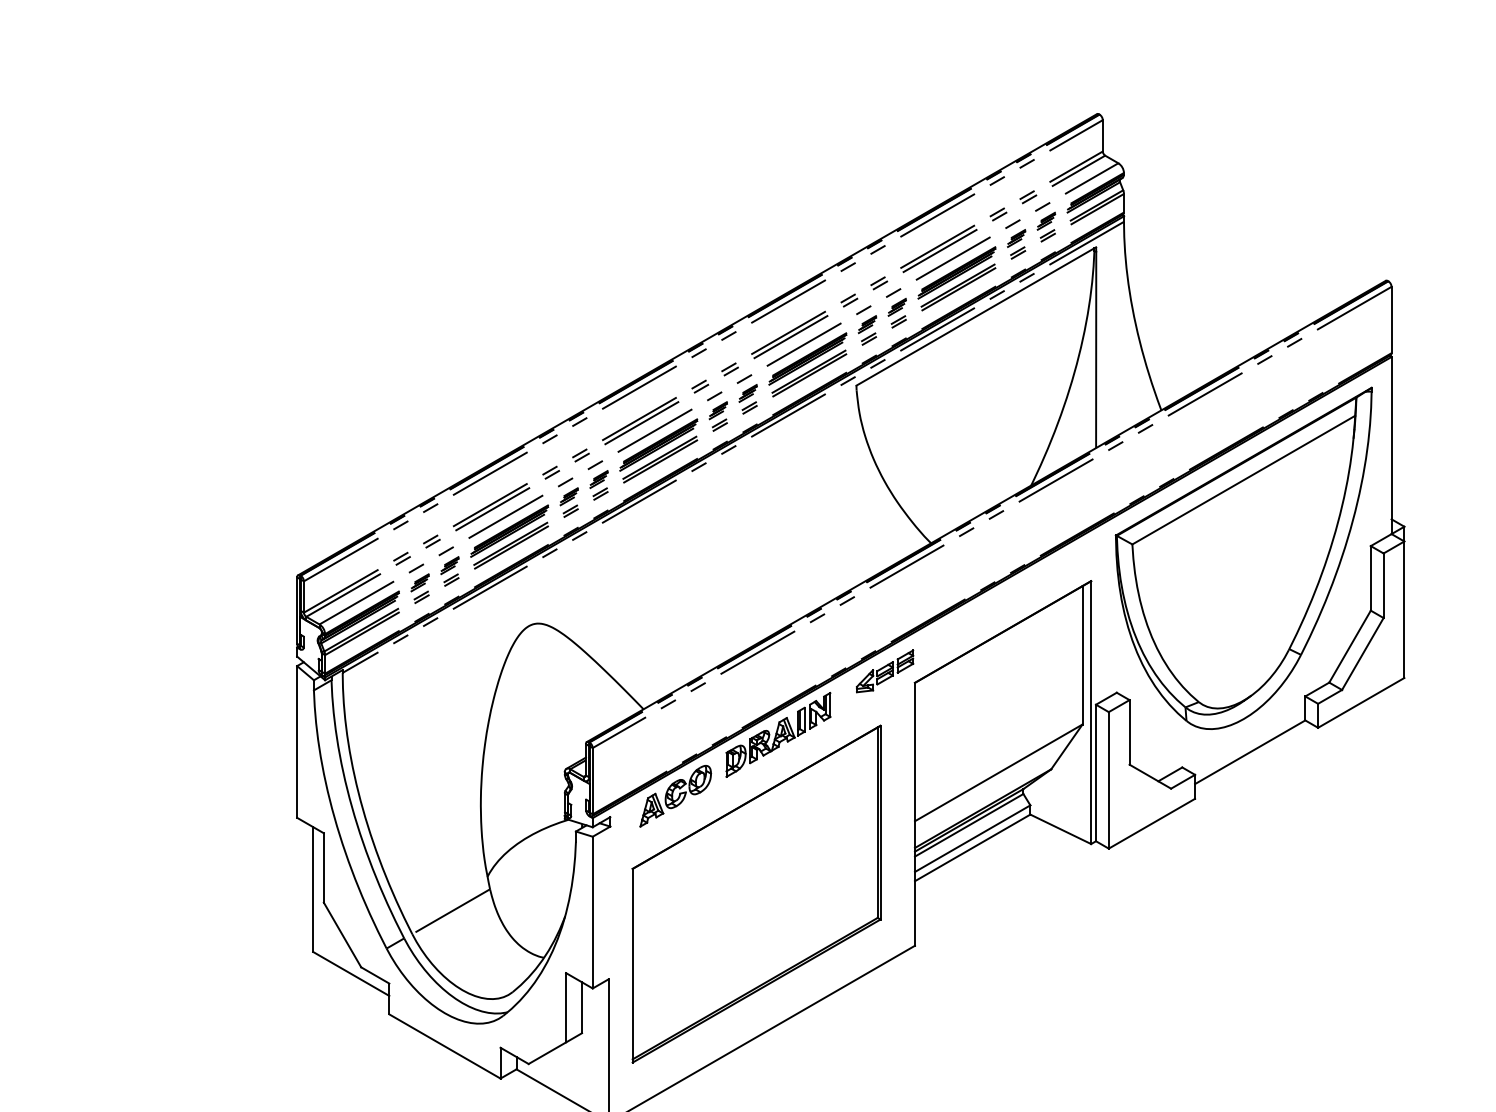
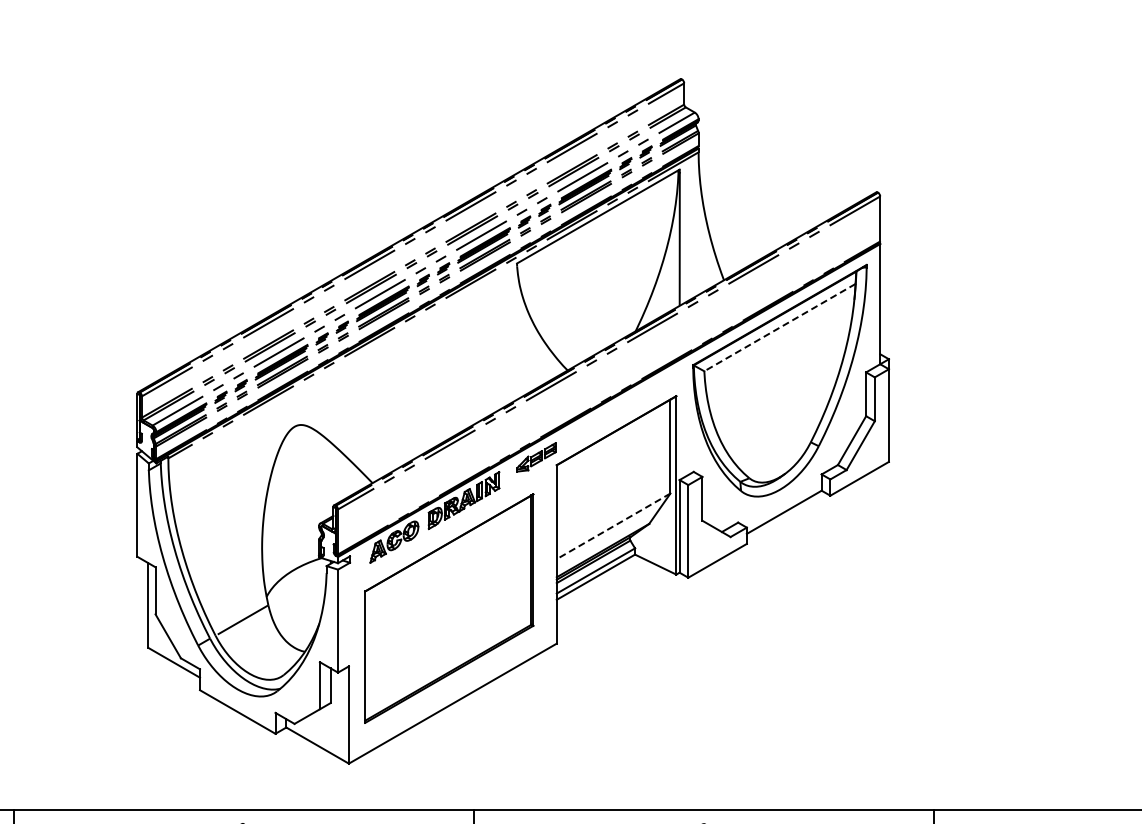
line: (1243, 479) -> (779, 327), solid -> dashed
line: (998, 773) -> (613, 526), solid -> dashed

